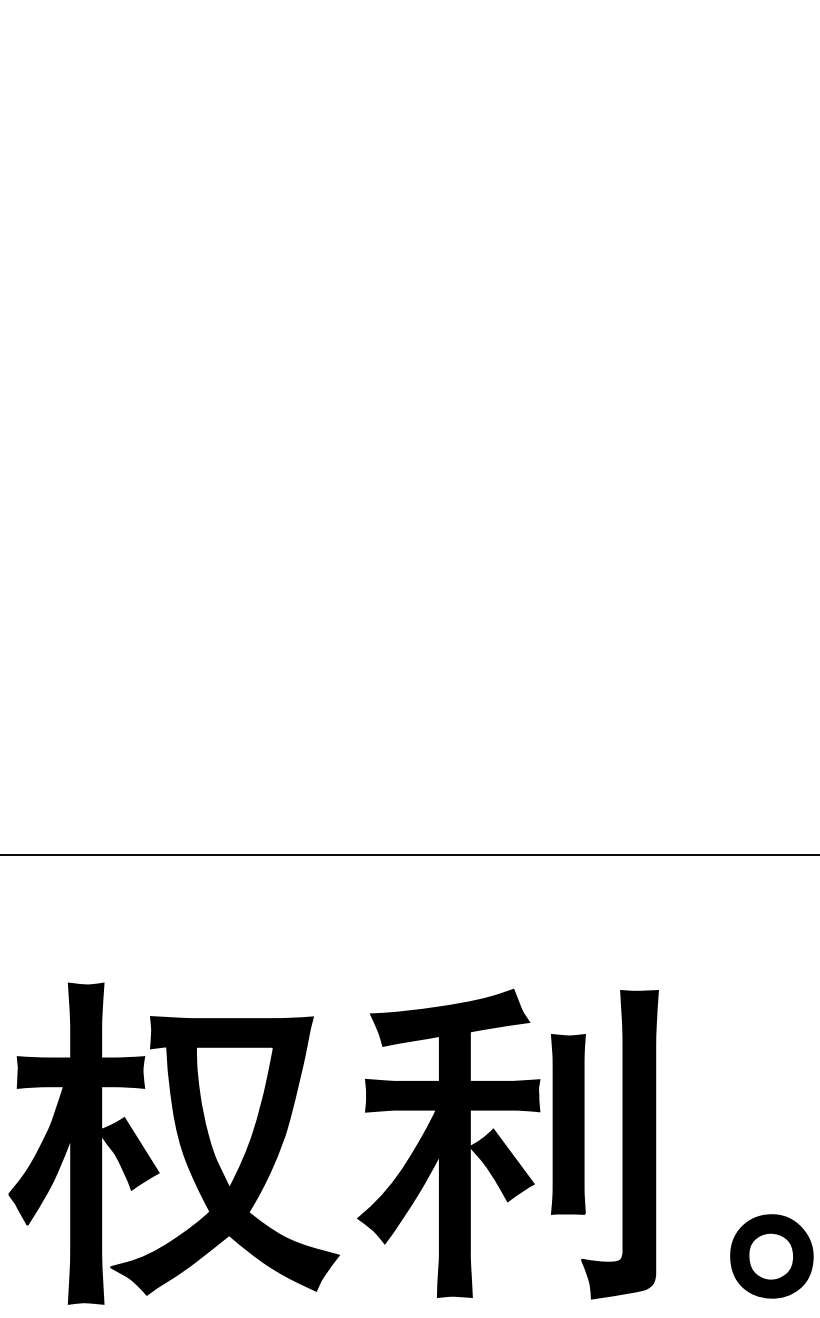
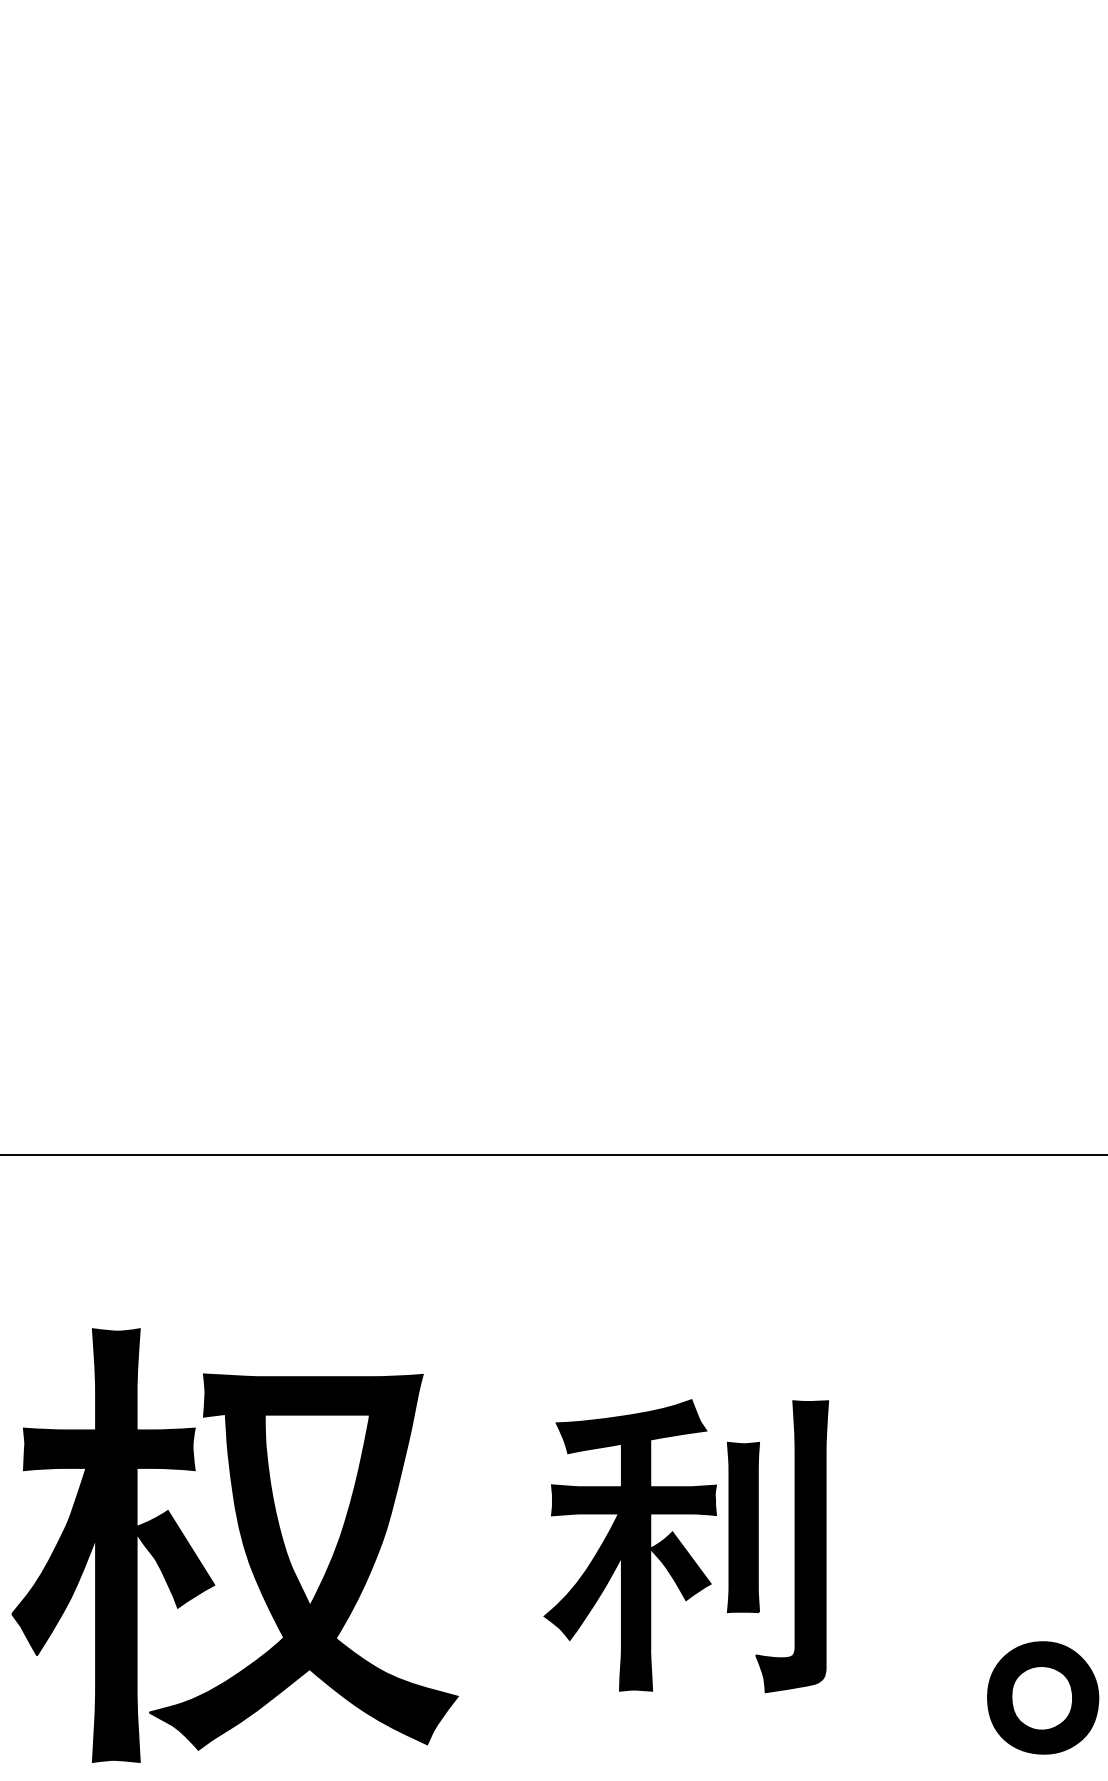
part: (507, 1143) -> (685, 1545), size x0.7

